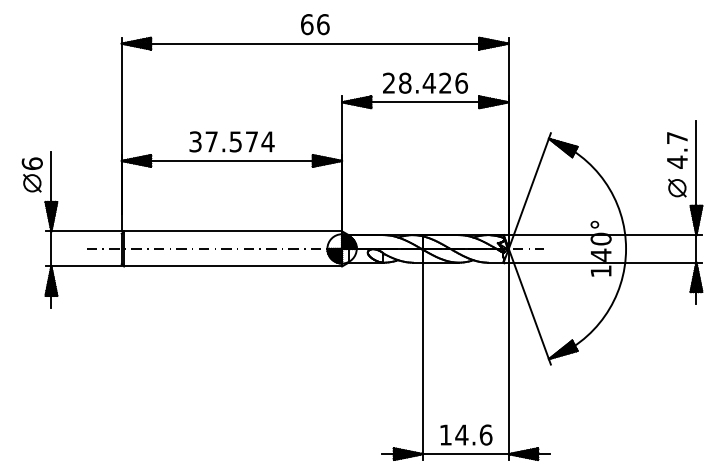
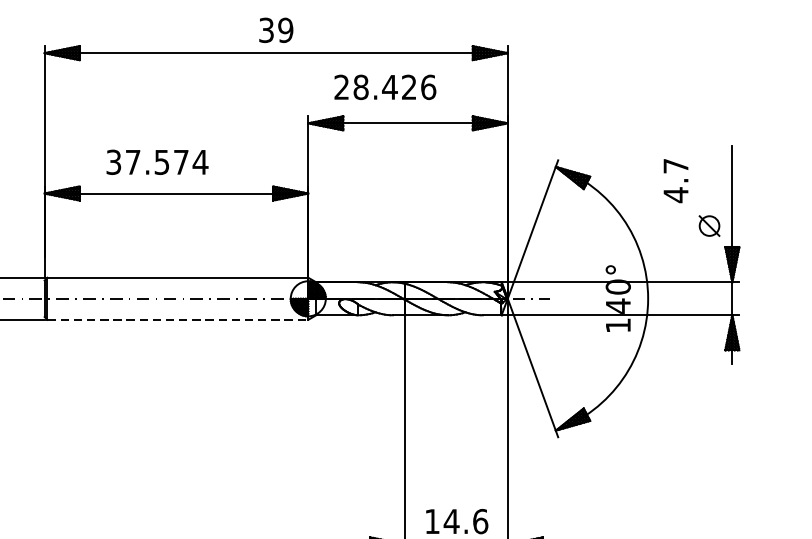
text: (315, 24) -> (276, 30), 66 -> 39
text: (425, 82) -> (385, 86), moved
text: (231, 141) -> (156, 161), moved
text: (677, 150) -> (676, 181), moved
line: (233, 266) -> (178, 319), solid -> dashed

